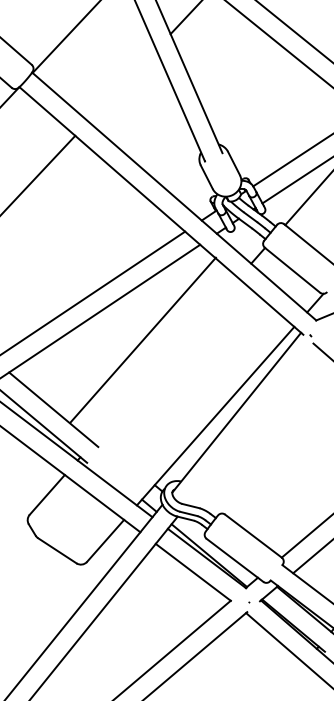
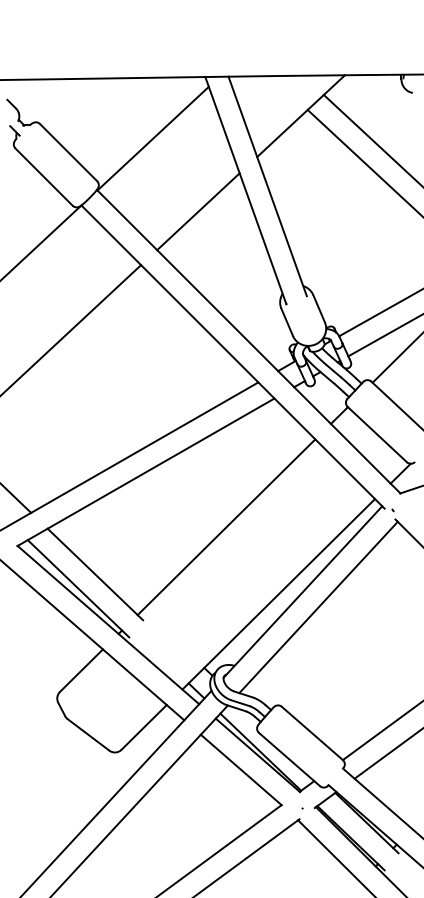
line: (122, 85) -> (198, 211), added
line: (143, 340) -> (226, 527), moved
line: (251, 425) -> (318, 607), added

